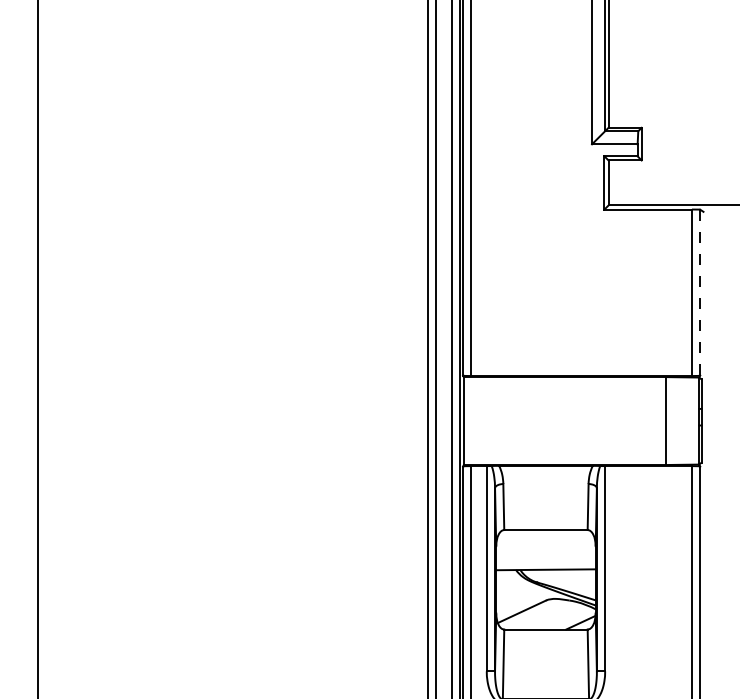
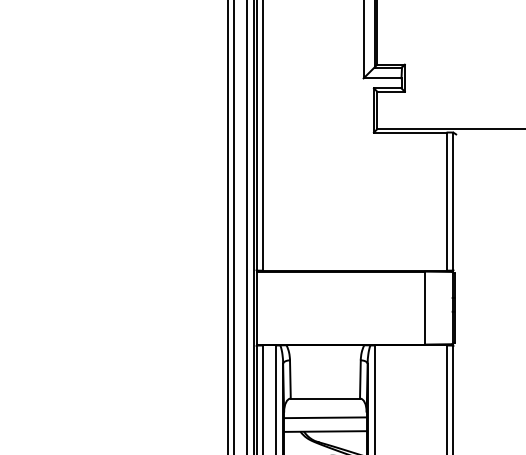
line: (700, 292) -> (453, 201), dashed -> solid
line: (545, 552) -> (325, 417), added

